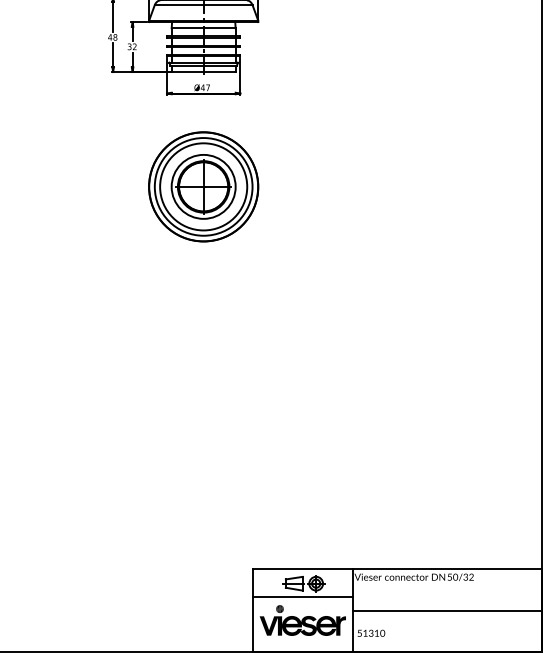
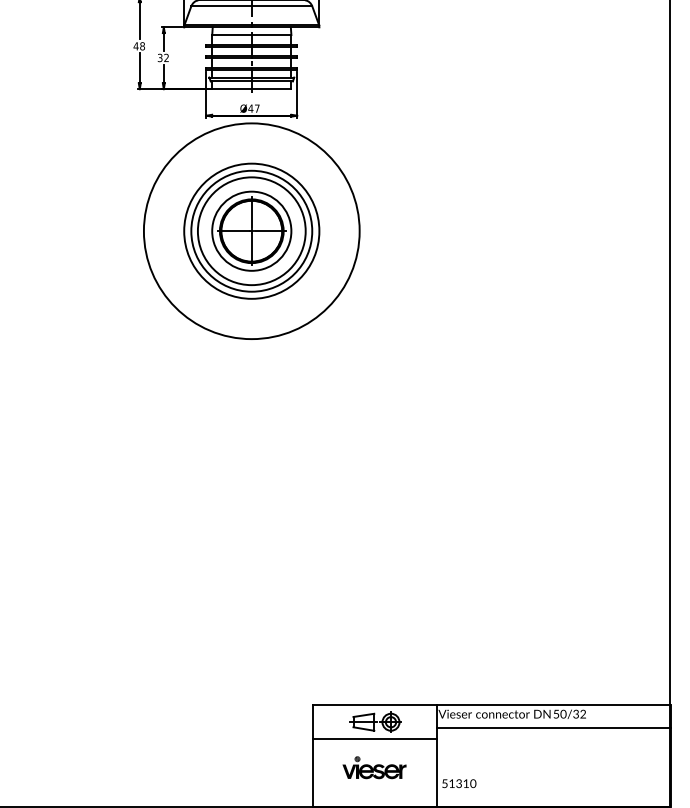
circle: (203, 186) -> (251, 230), size x1.6
line: (447, 610) -> (553, 727), moved
part: (302, 620) -> (374, 767), size x0.6

